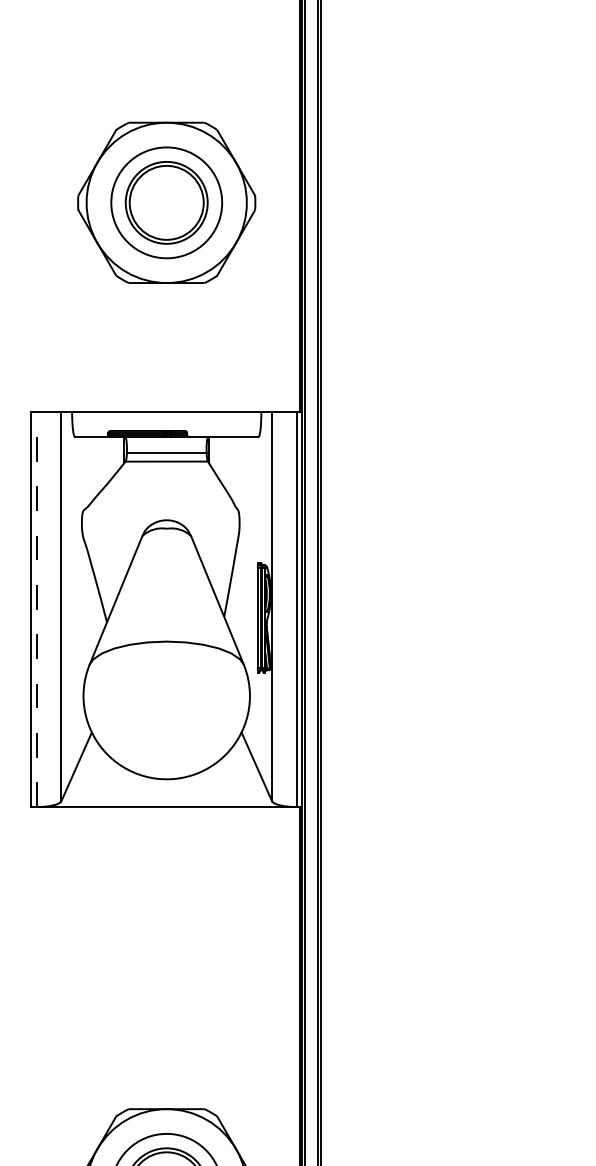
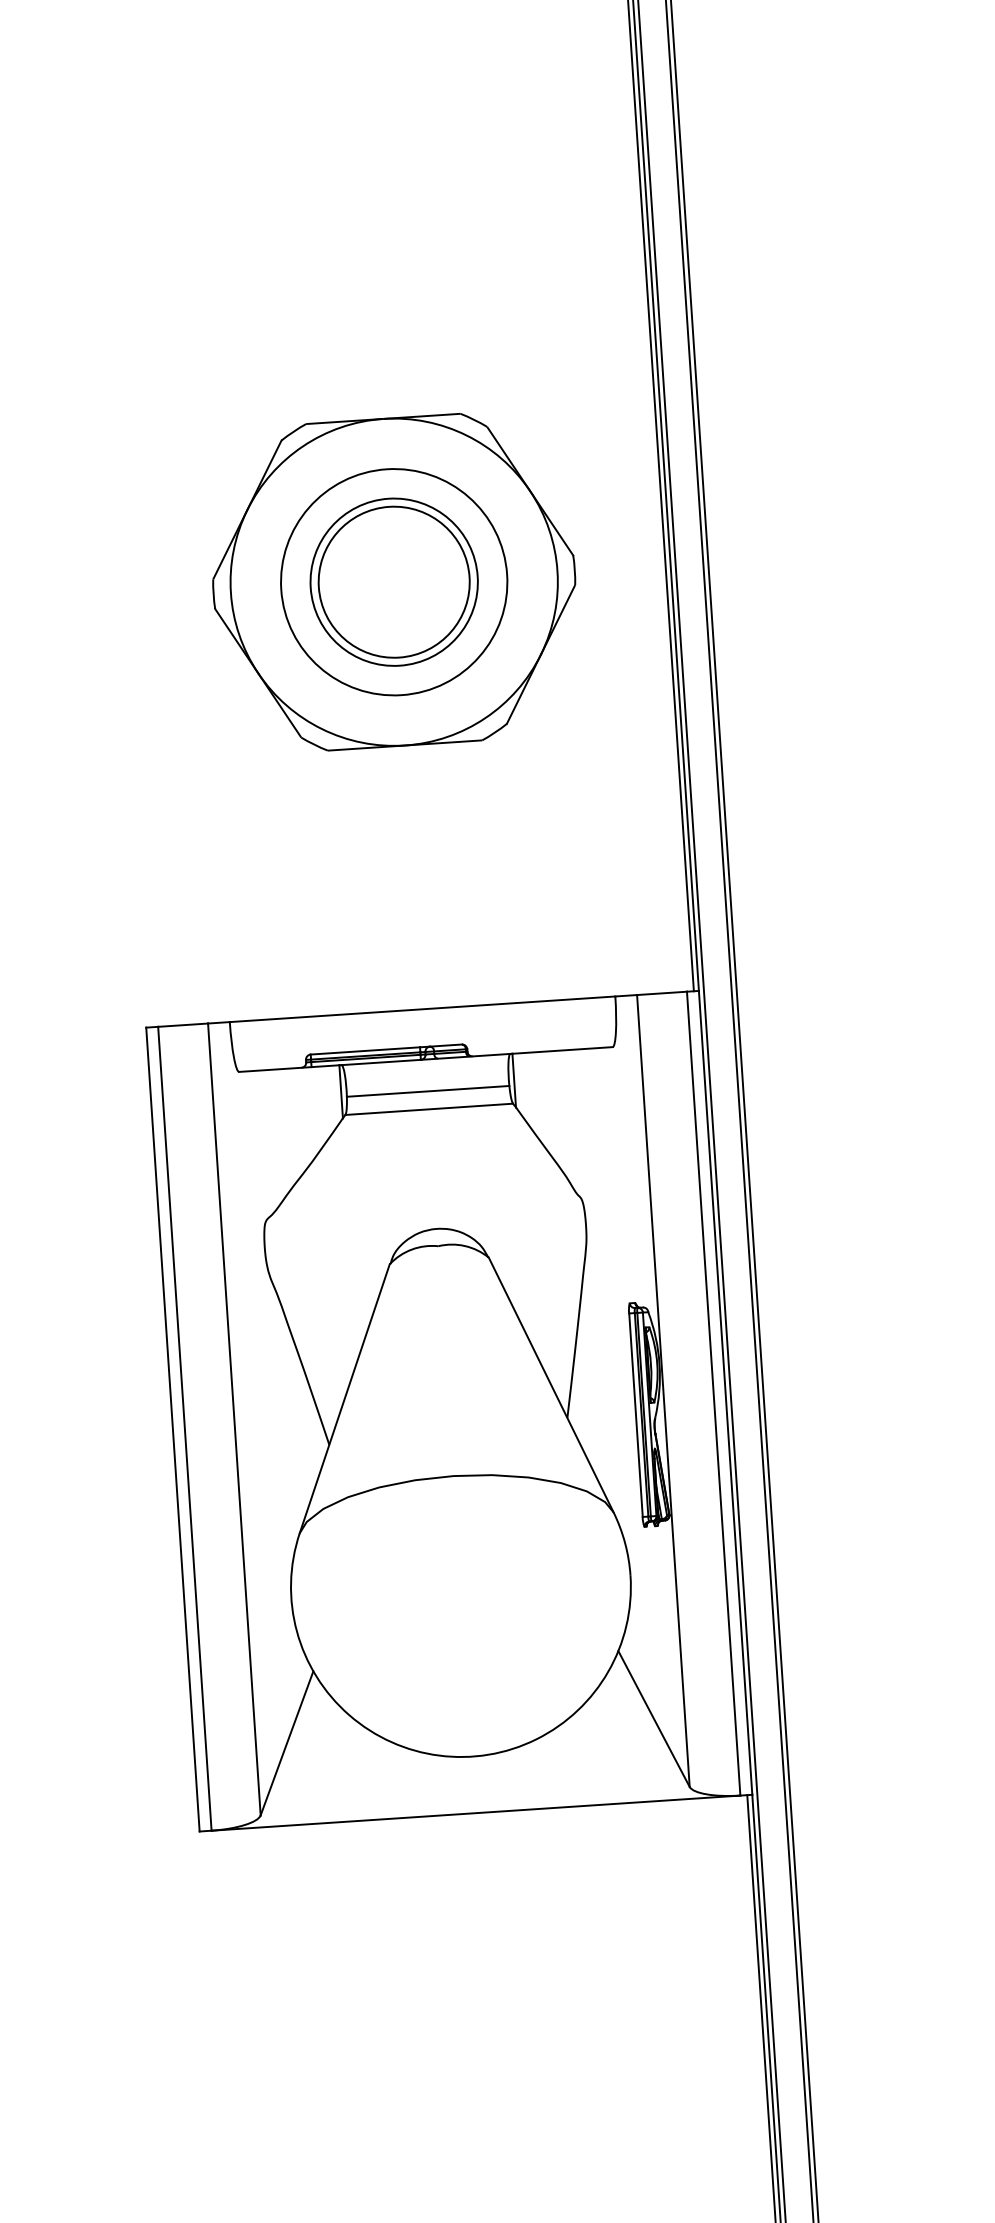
line: (36, 609) -> (183, 1428), dashed -> solid

